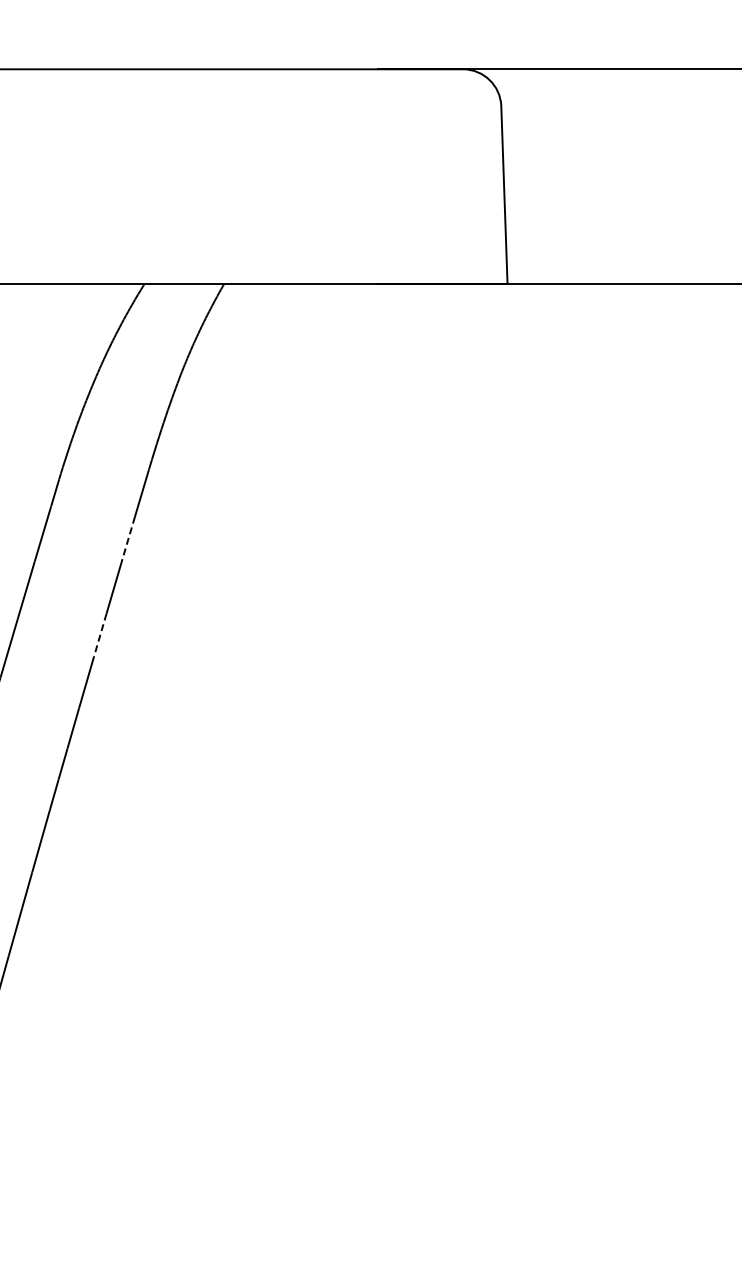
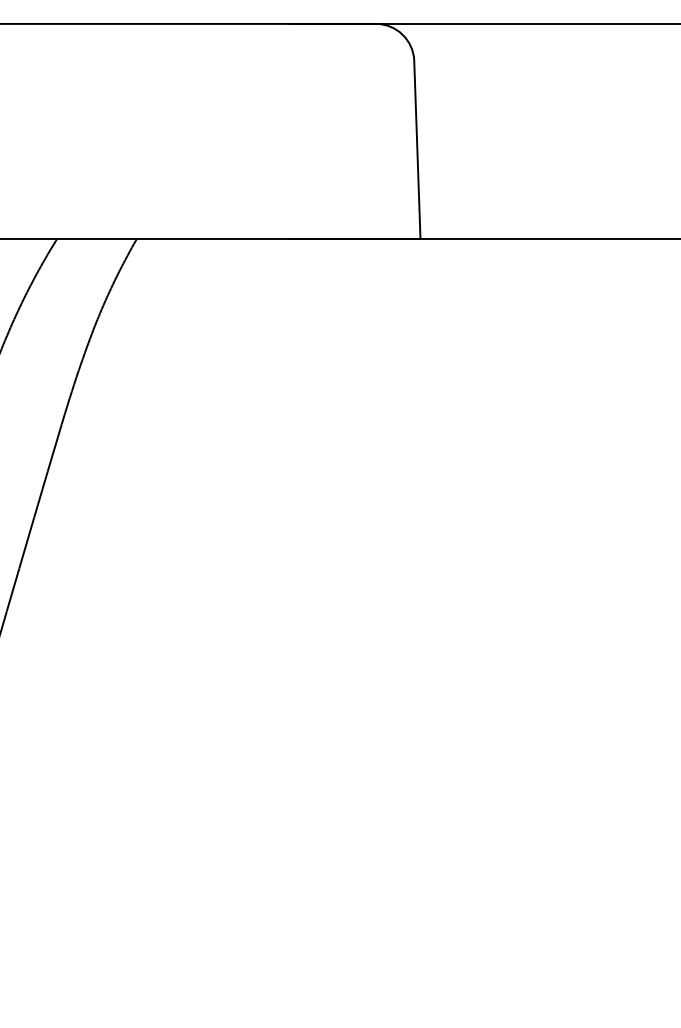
line: (128, 539) -> (41, 494), dashed -> solid
line: (100, 635) -> (13, 590), dashed -> solid

